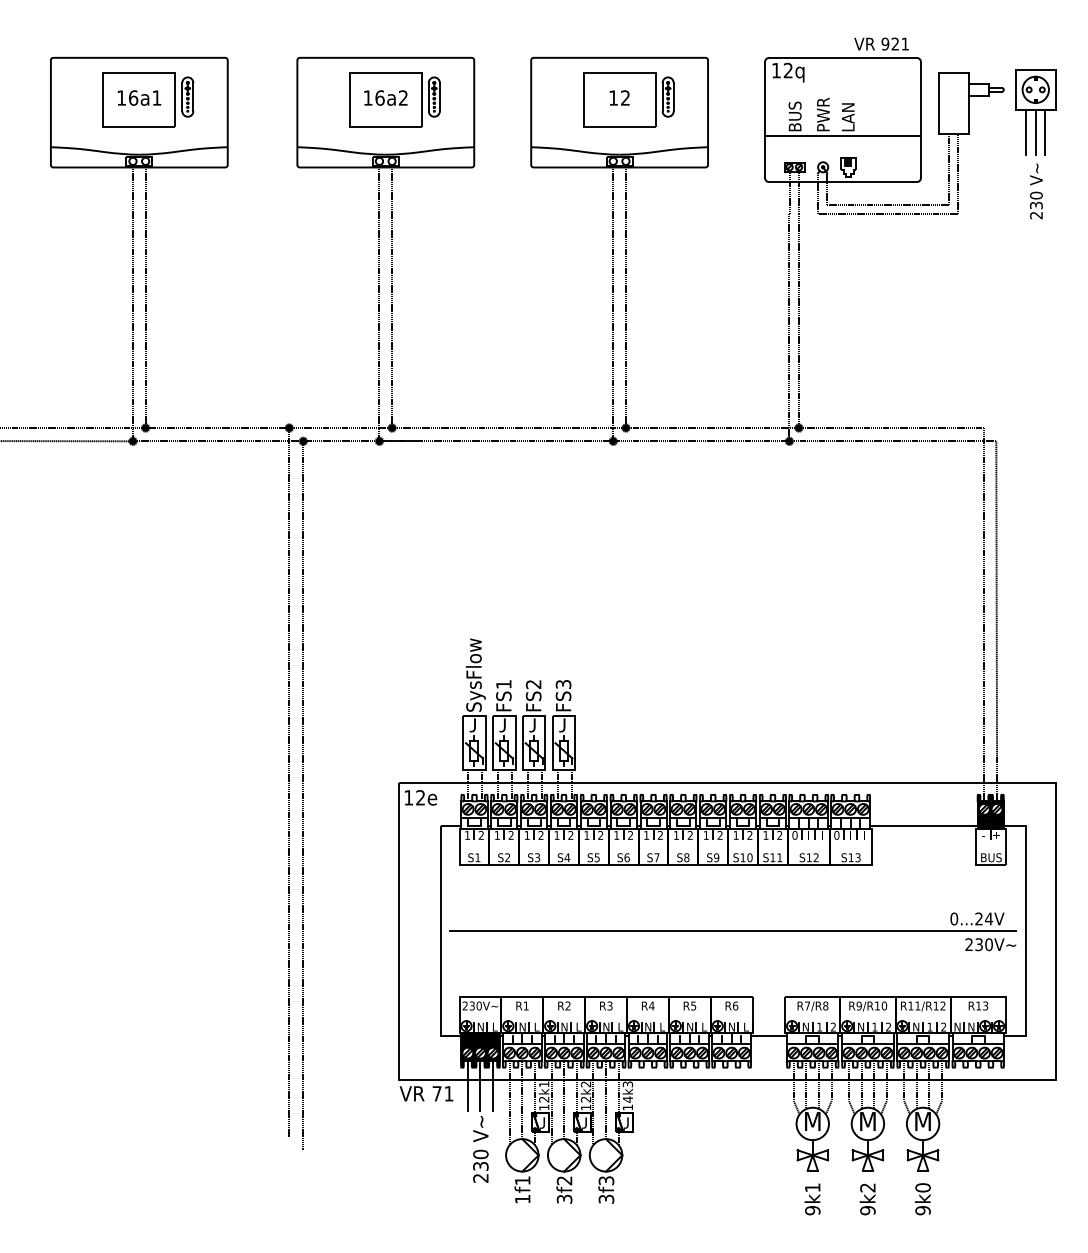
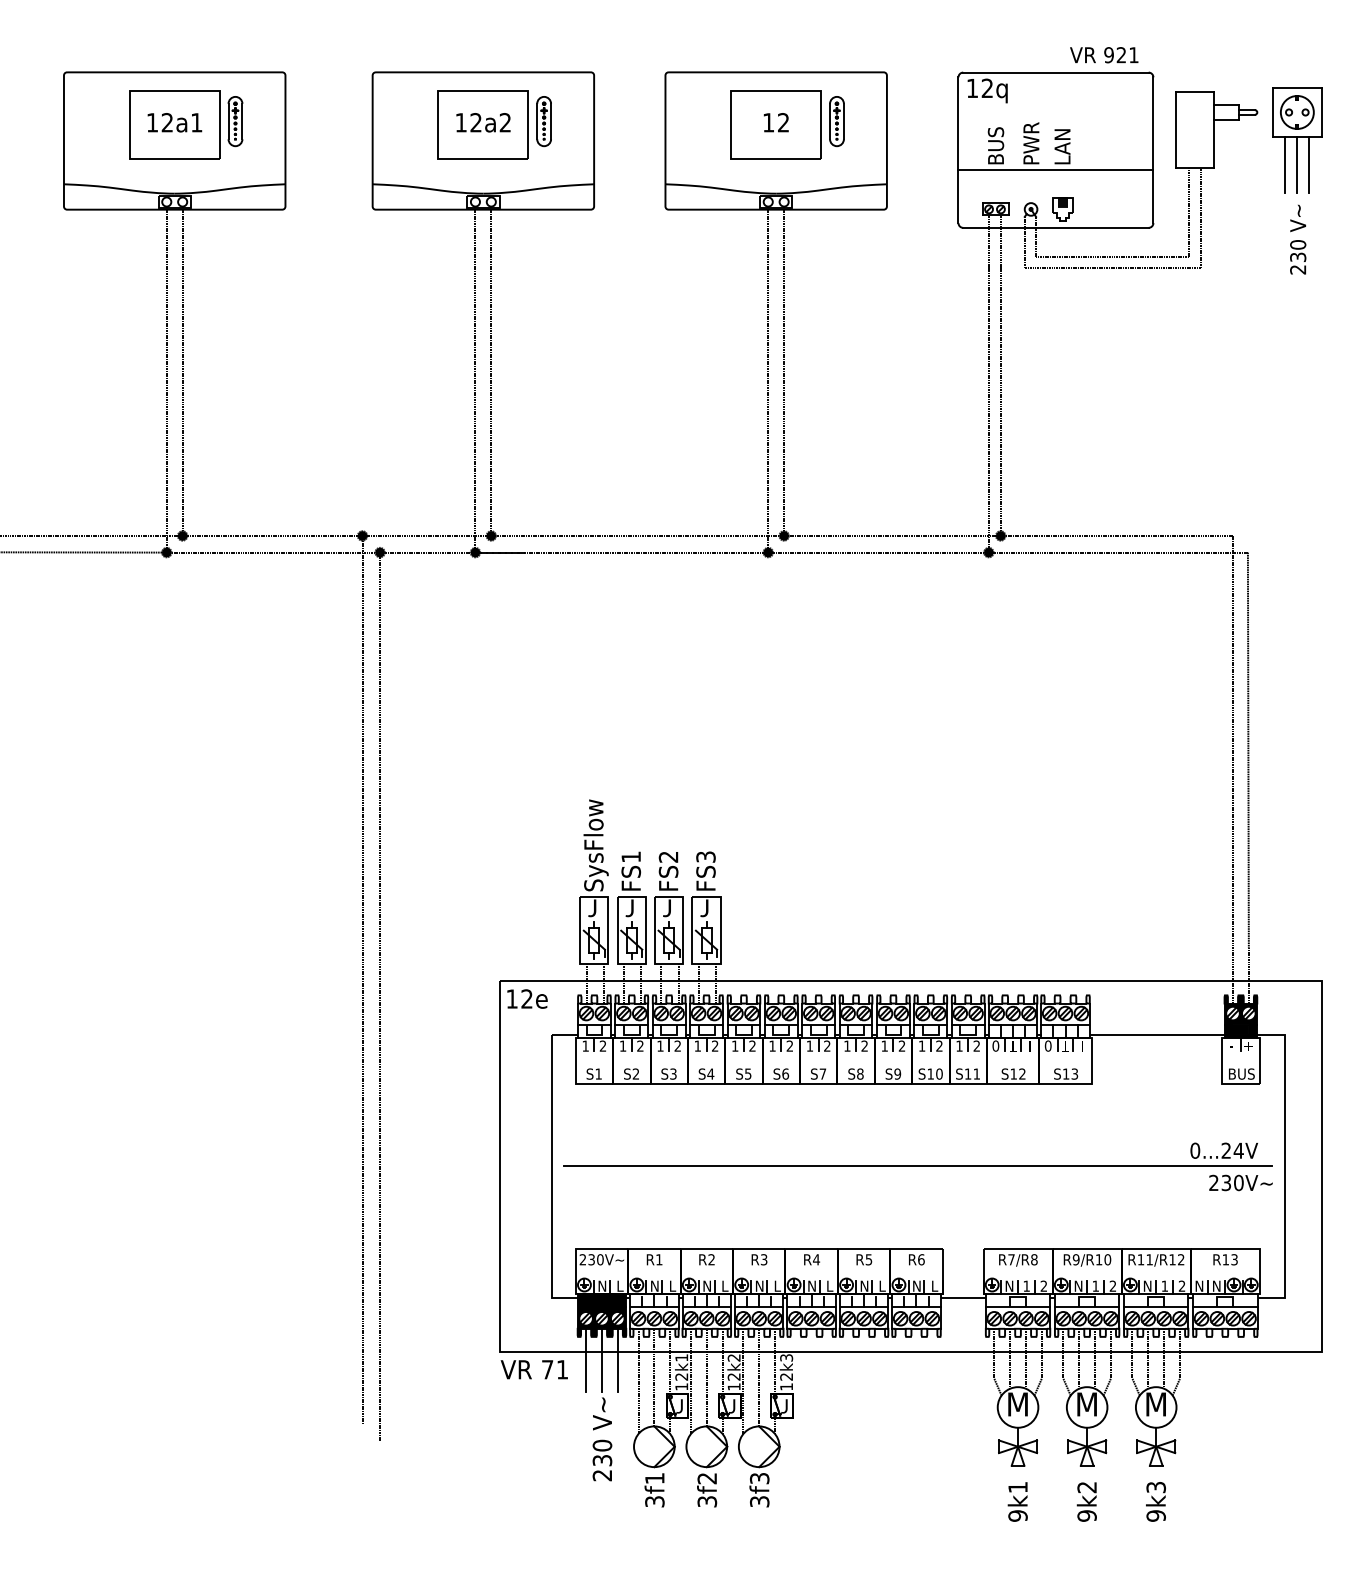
text: (133, 97) -> (167, 122), 16a1 -> 12a1
text: (379, 97) -> (475, 122), 16a2 -> 12a2
text: (627, 1099) -> (786, 1376), 14k3 -> 12k3
text: (922, 1187) -> (1155, 1487), 9k0 -> 9k3
text: (522, 1198) -> (654, 1500), 1f1 -> 3f1

